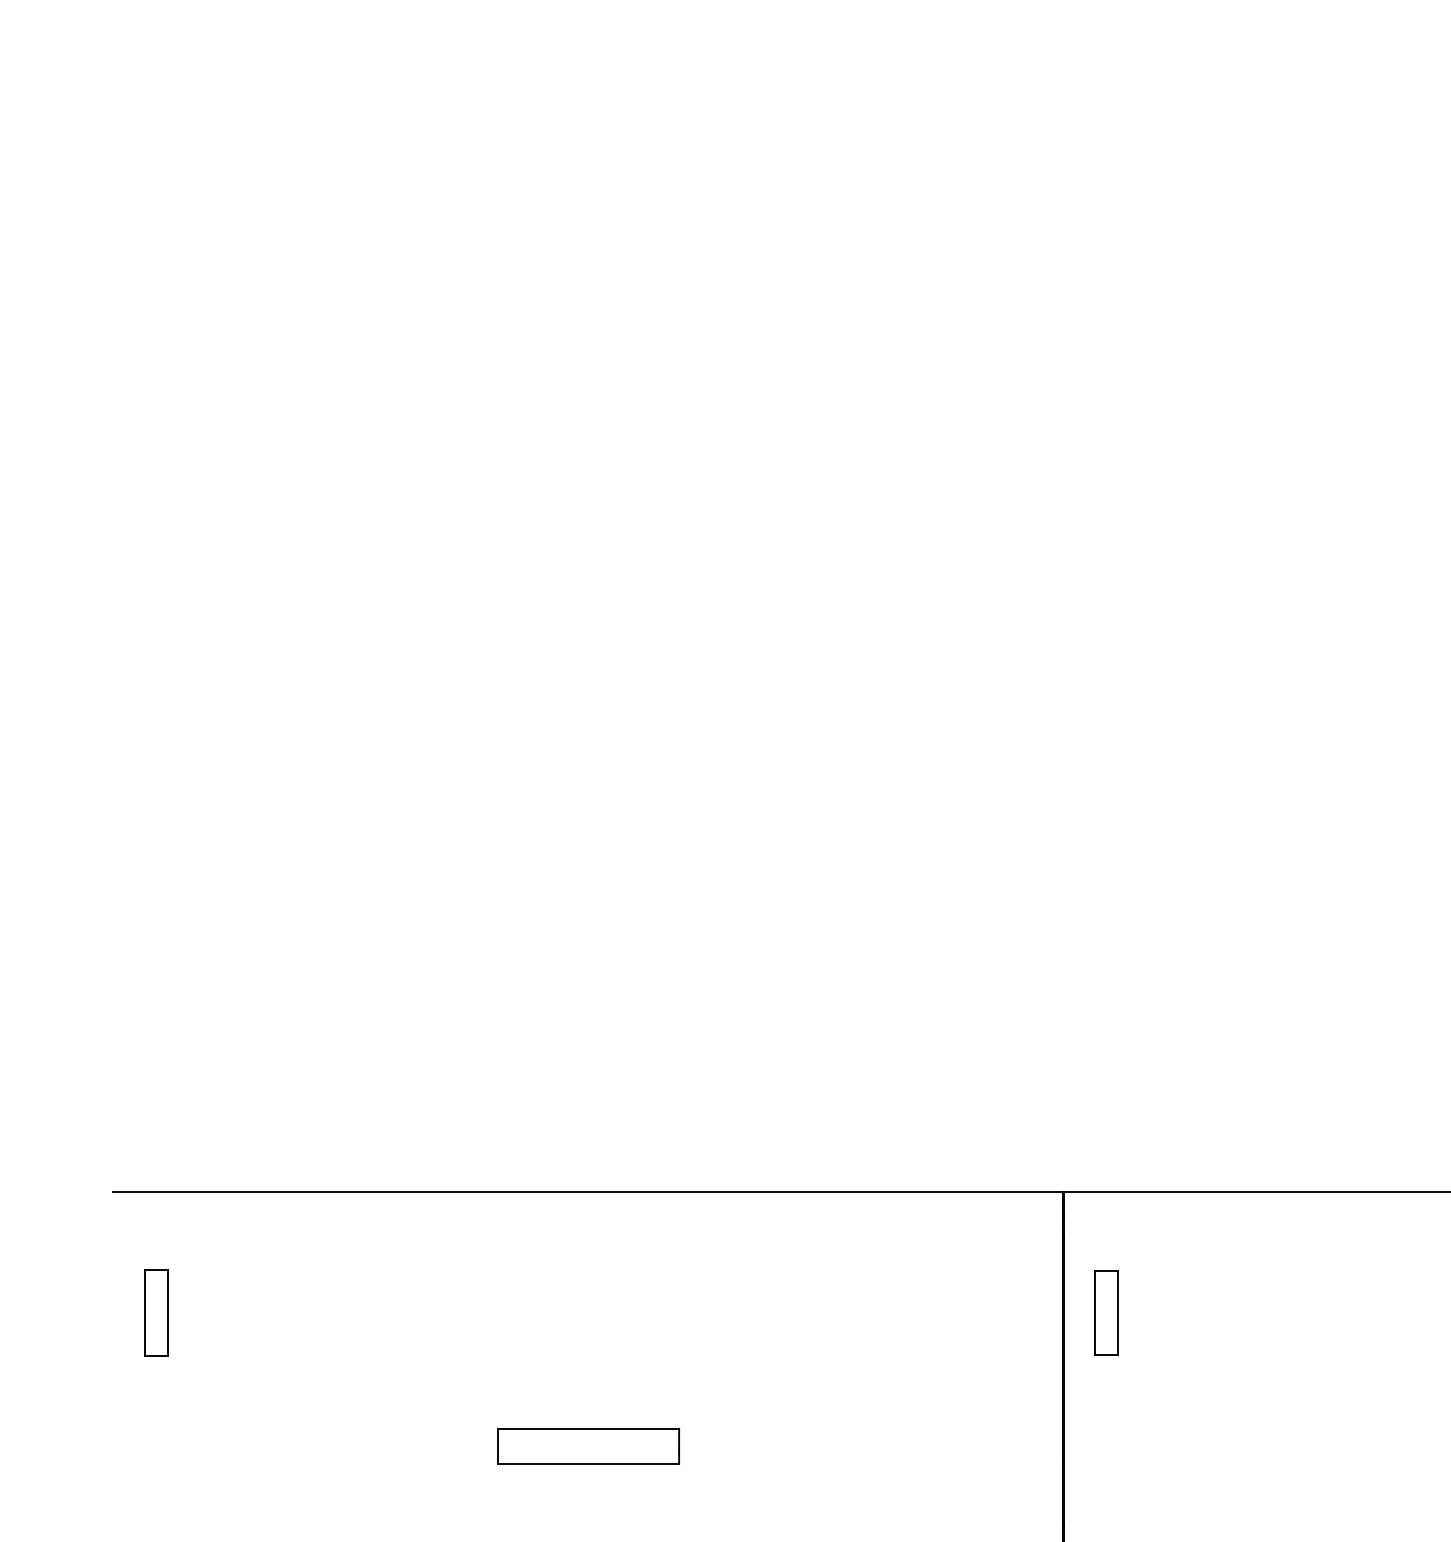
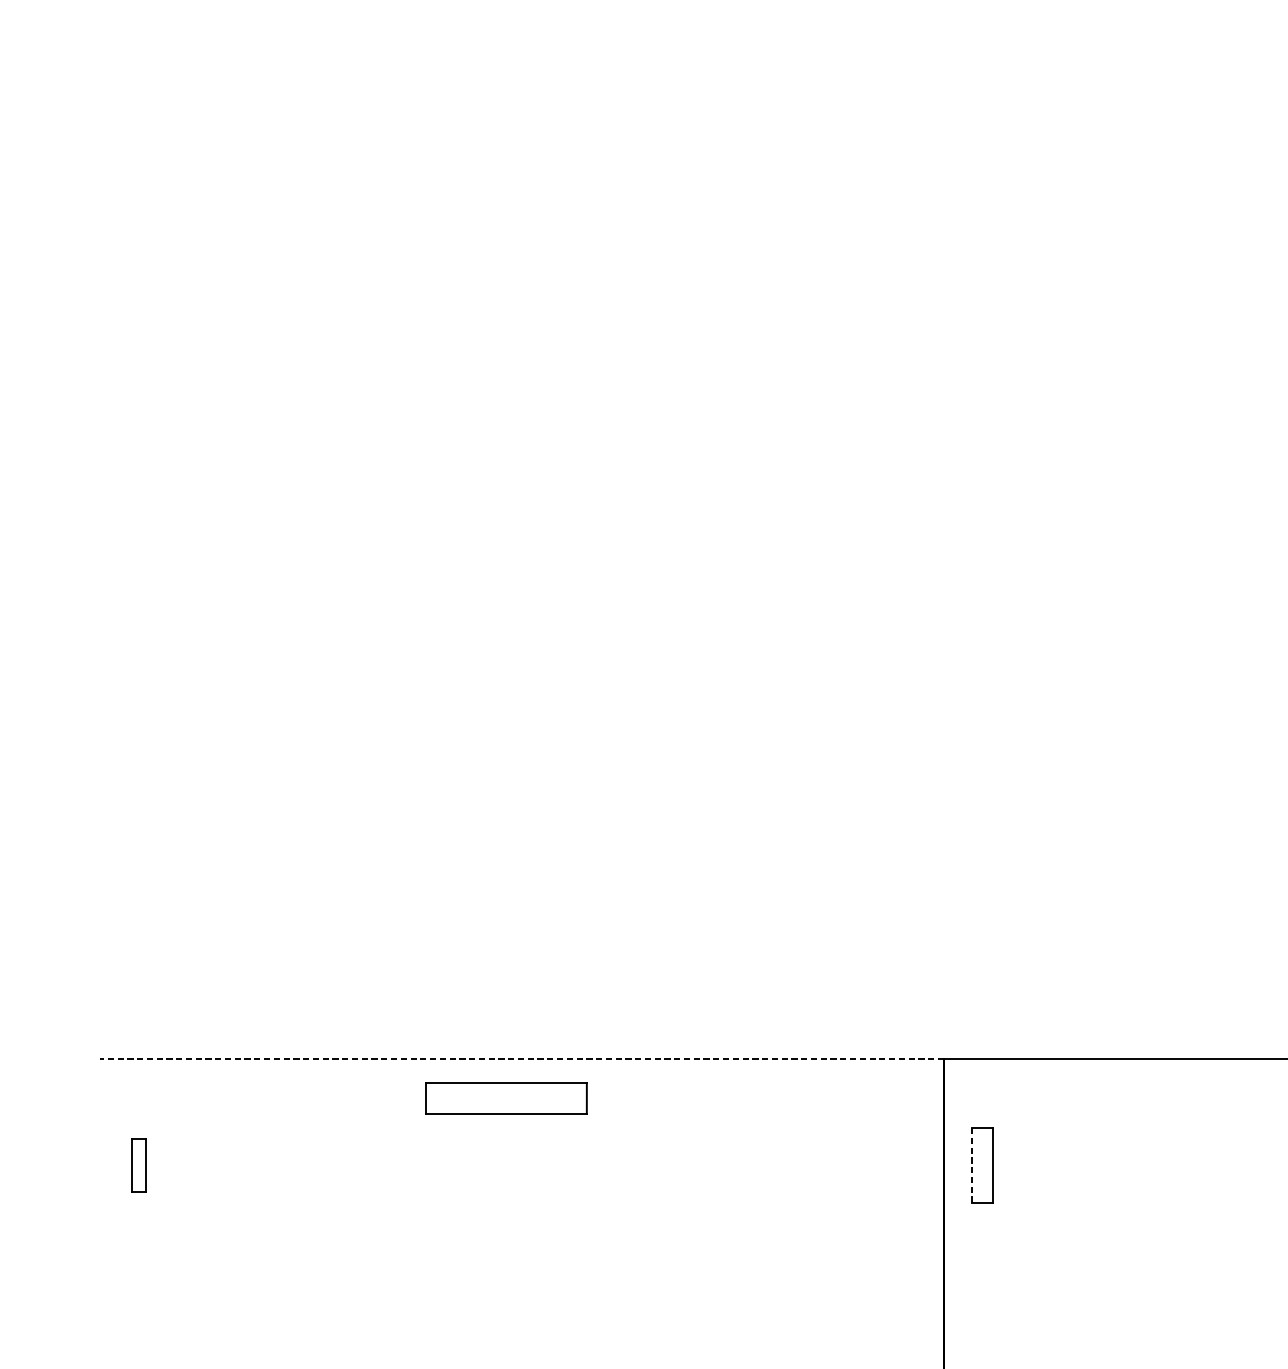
line: (587, 1192) -> (521, 1058), solid -> dashed
part: (156, 1312) -> (138, 1165), size x0.7
line: (1095, 1313) -> (972, 1166), solid -> dashed
part: (588, 1446) -> (506, 1098), moved

